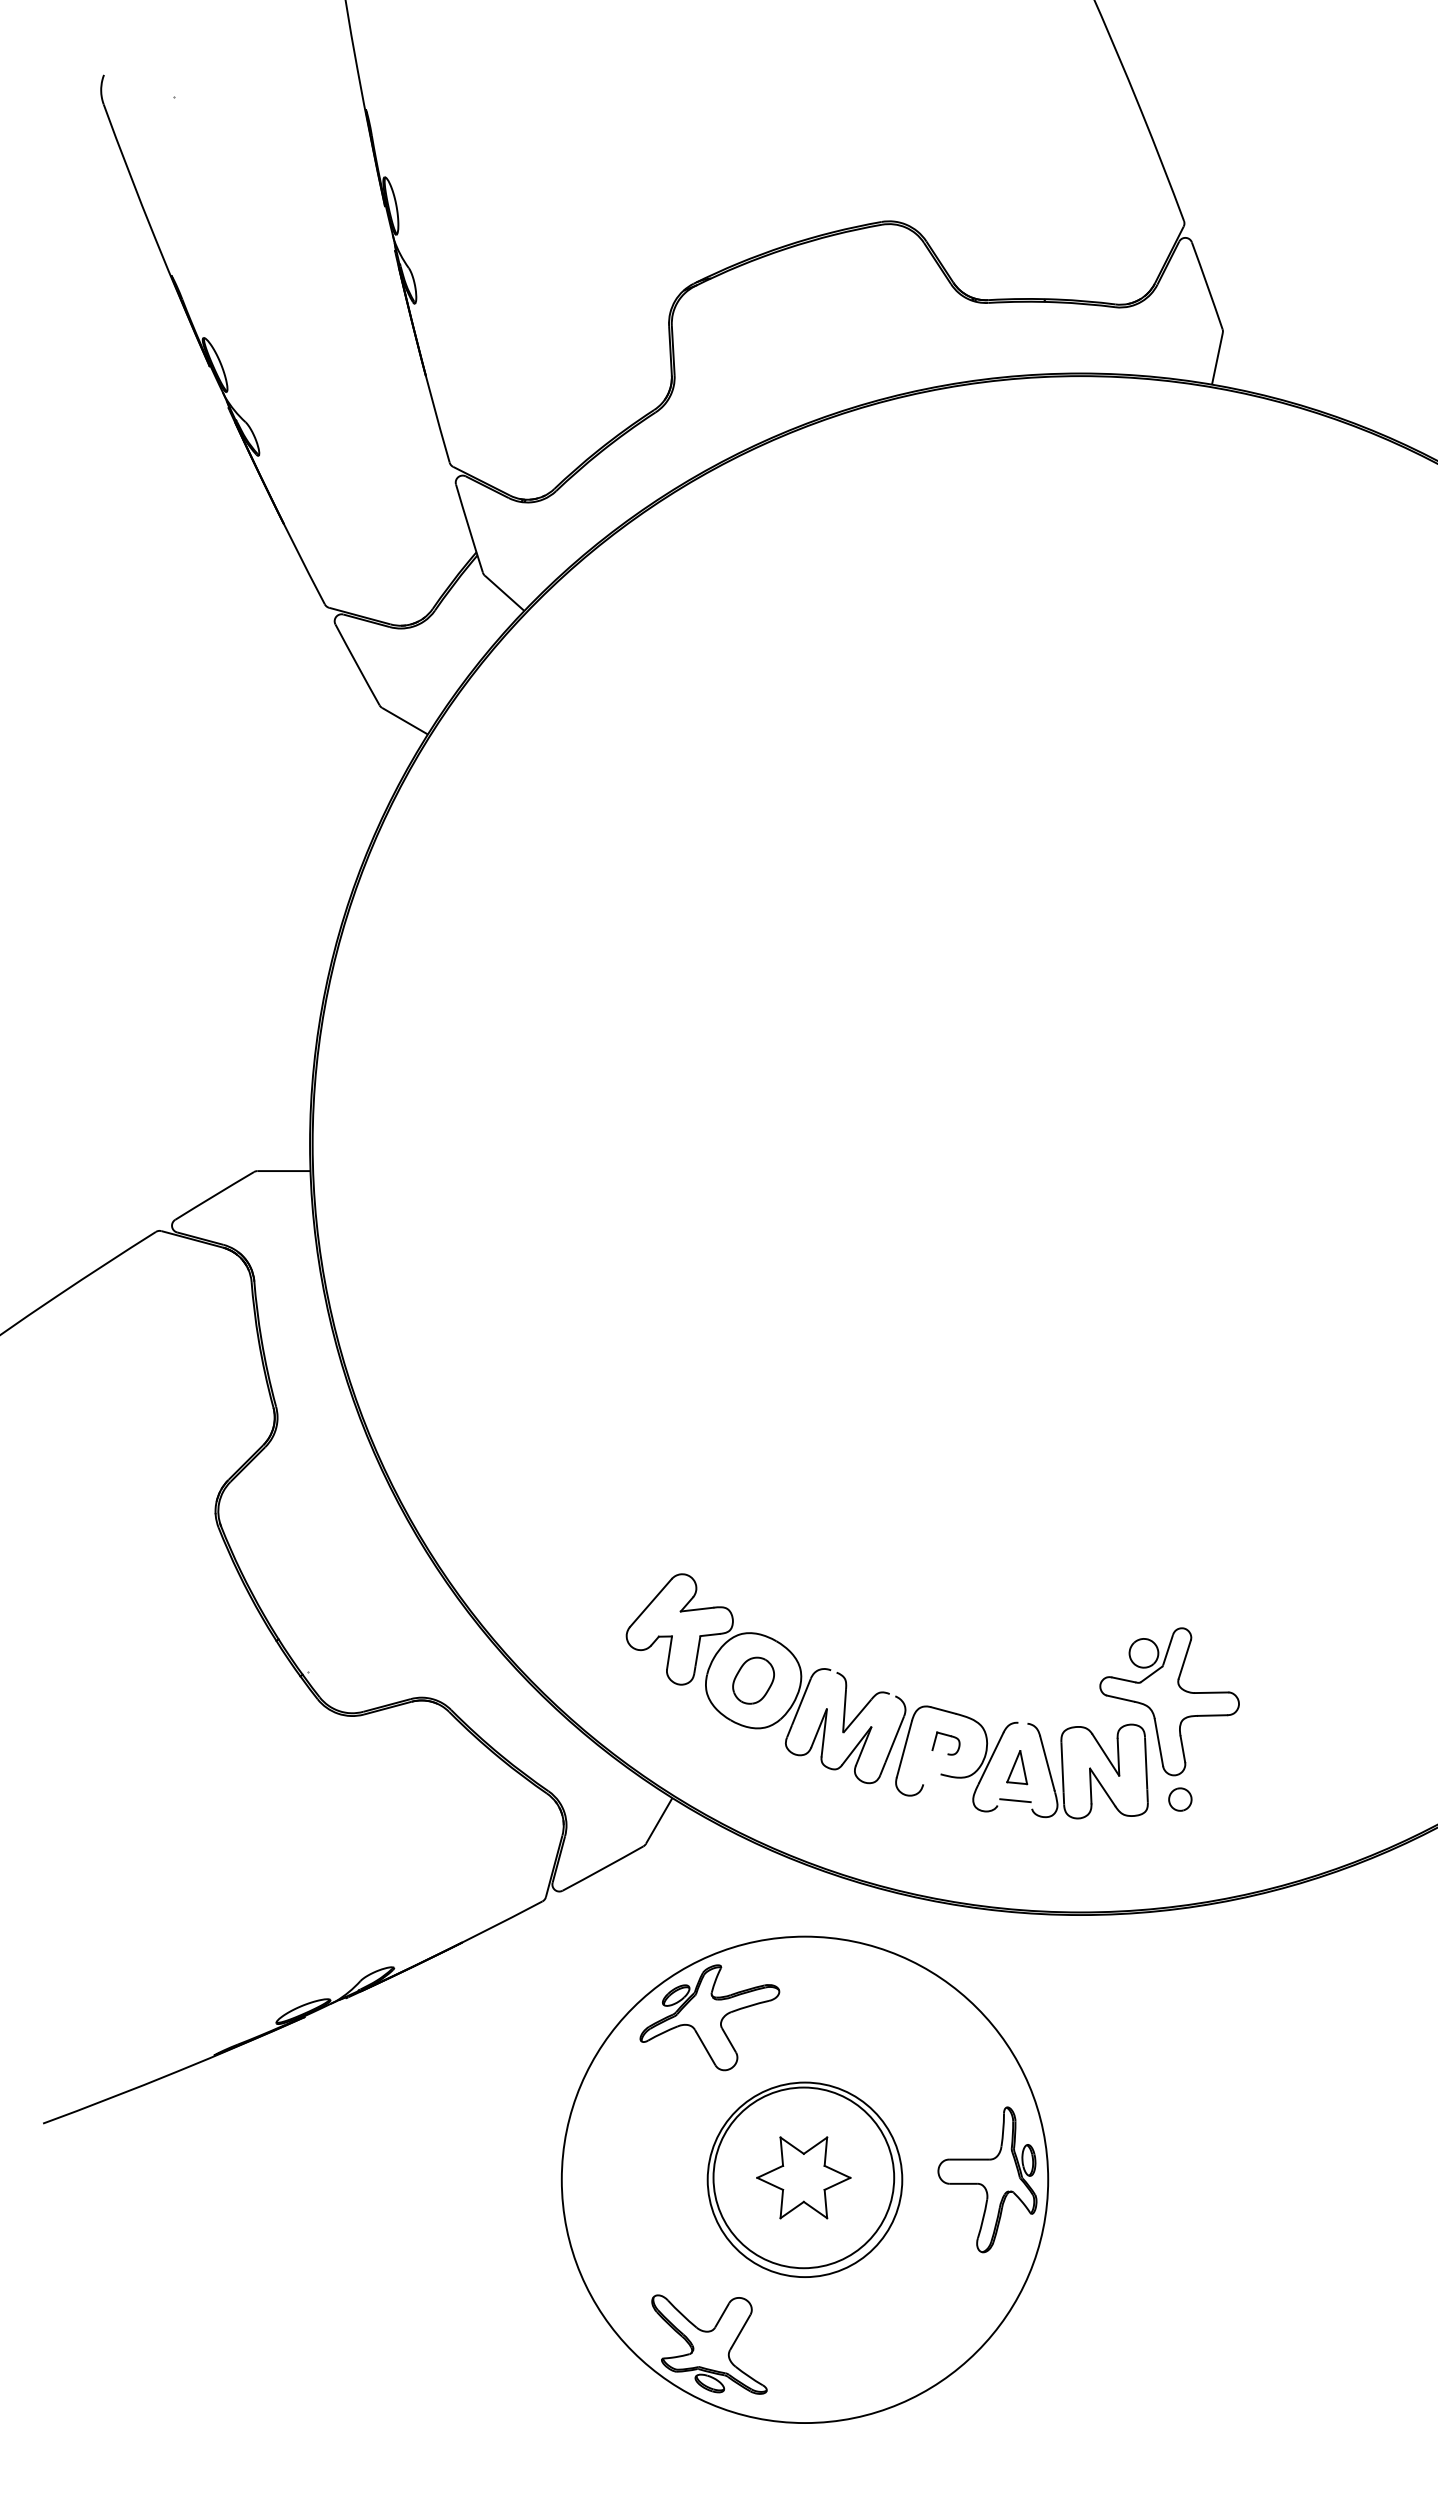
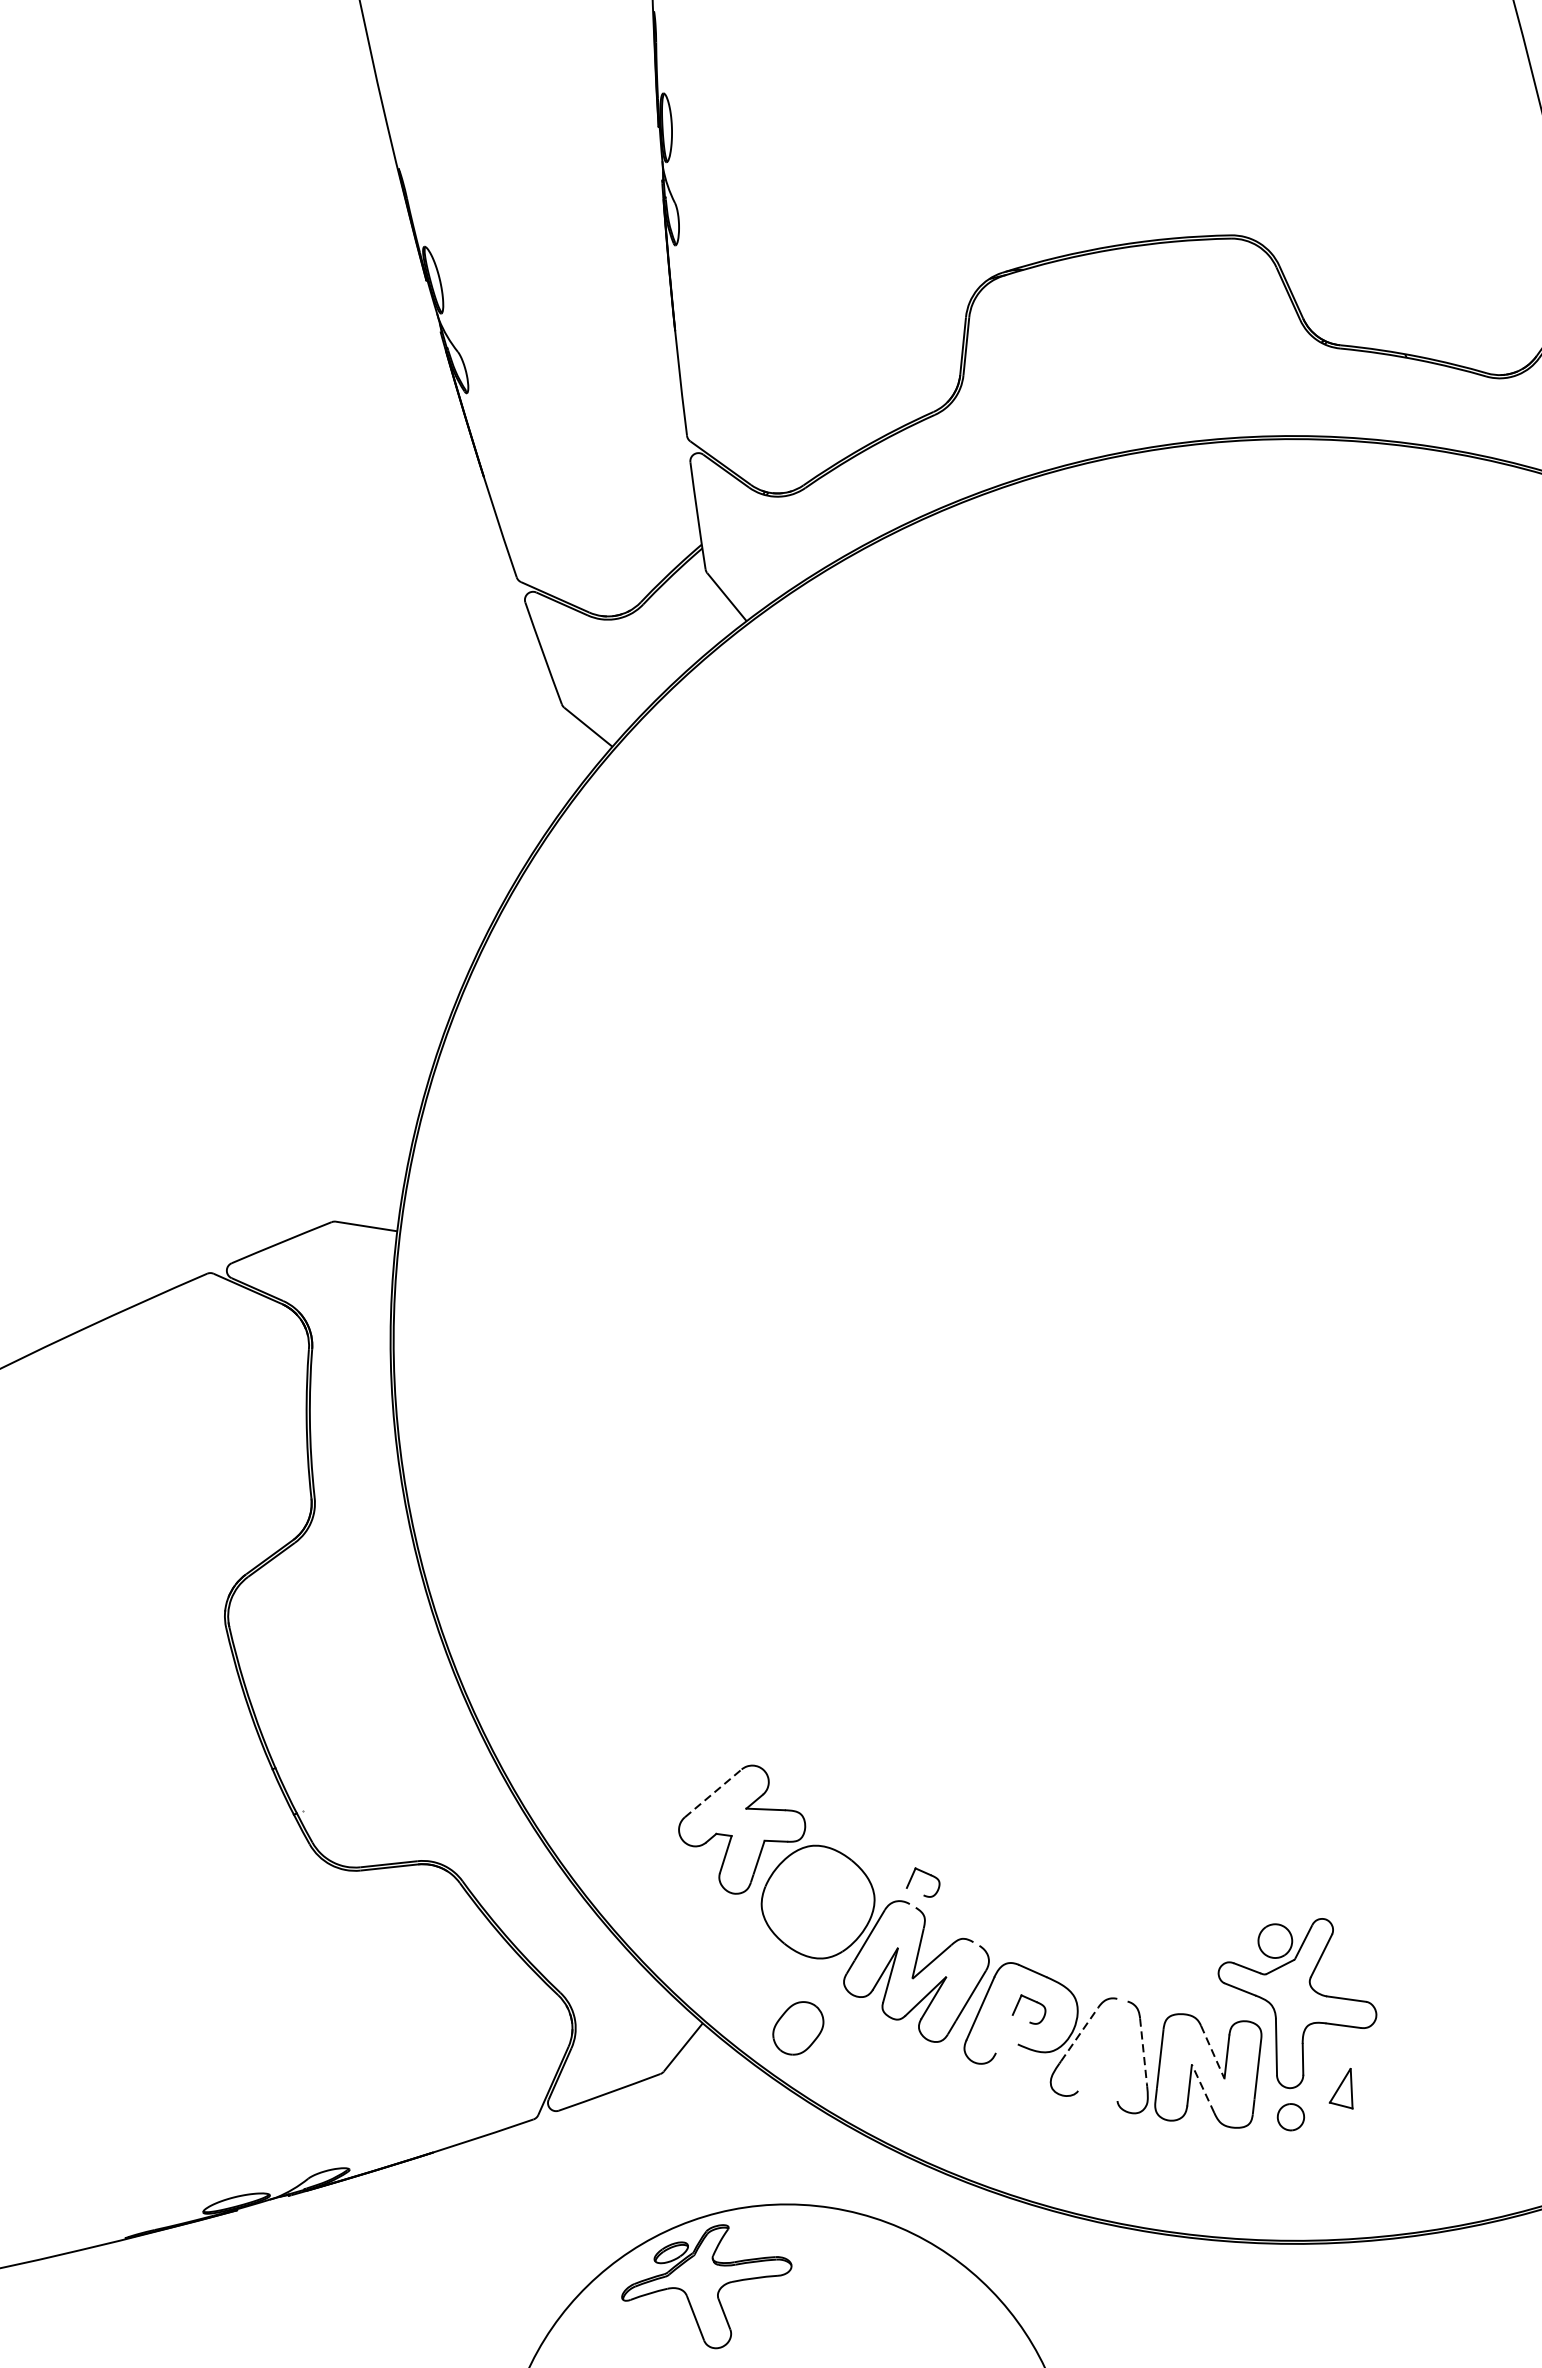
line: (650, 1602) -> (712, 1792), solid -> dashed
part: (841, 1643) -> (926, 1874), added
part: (753, 1680) -> (798, 2028), moved
line: (1105, 1755) -> (1212, 2052), solid -> dashed
line: (991, 1757) -> (1079, 2034), solid -> dashed
line: (1047, 1763) -> (1143, 2051), solid -> dashed
part: (1017, 1767) -> (1344, 2087), moved
line: (1102, 1787) -> (1202, 2089), solid -> dashed
line: (1015, 1800) -> (1099, 2088), removed

